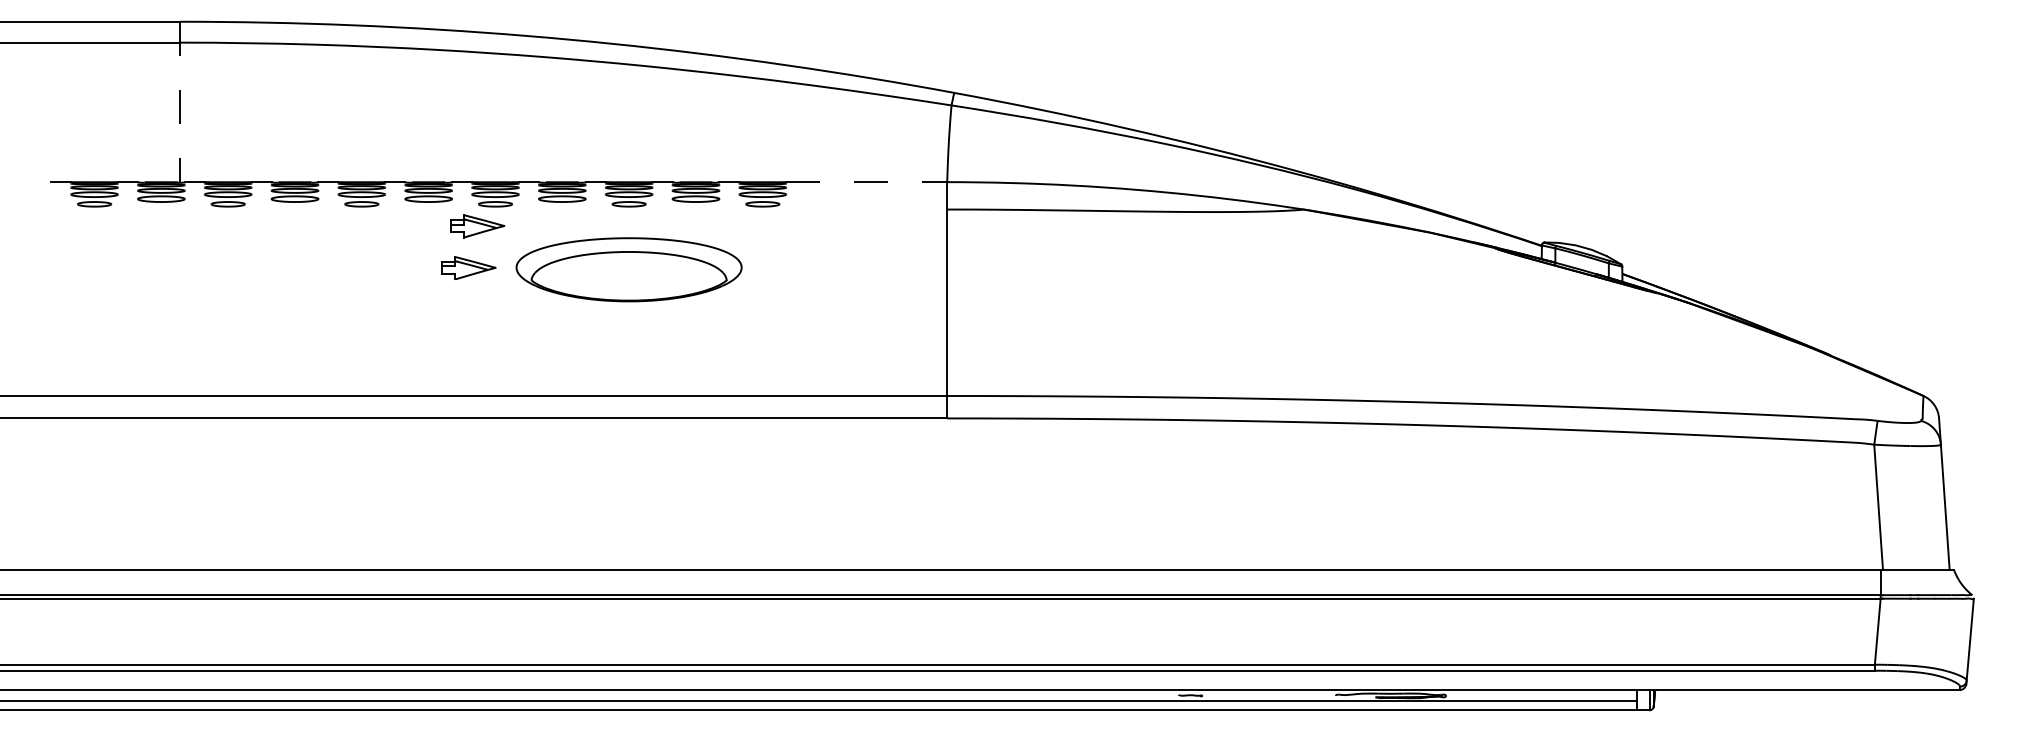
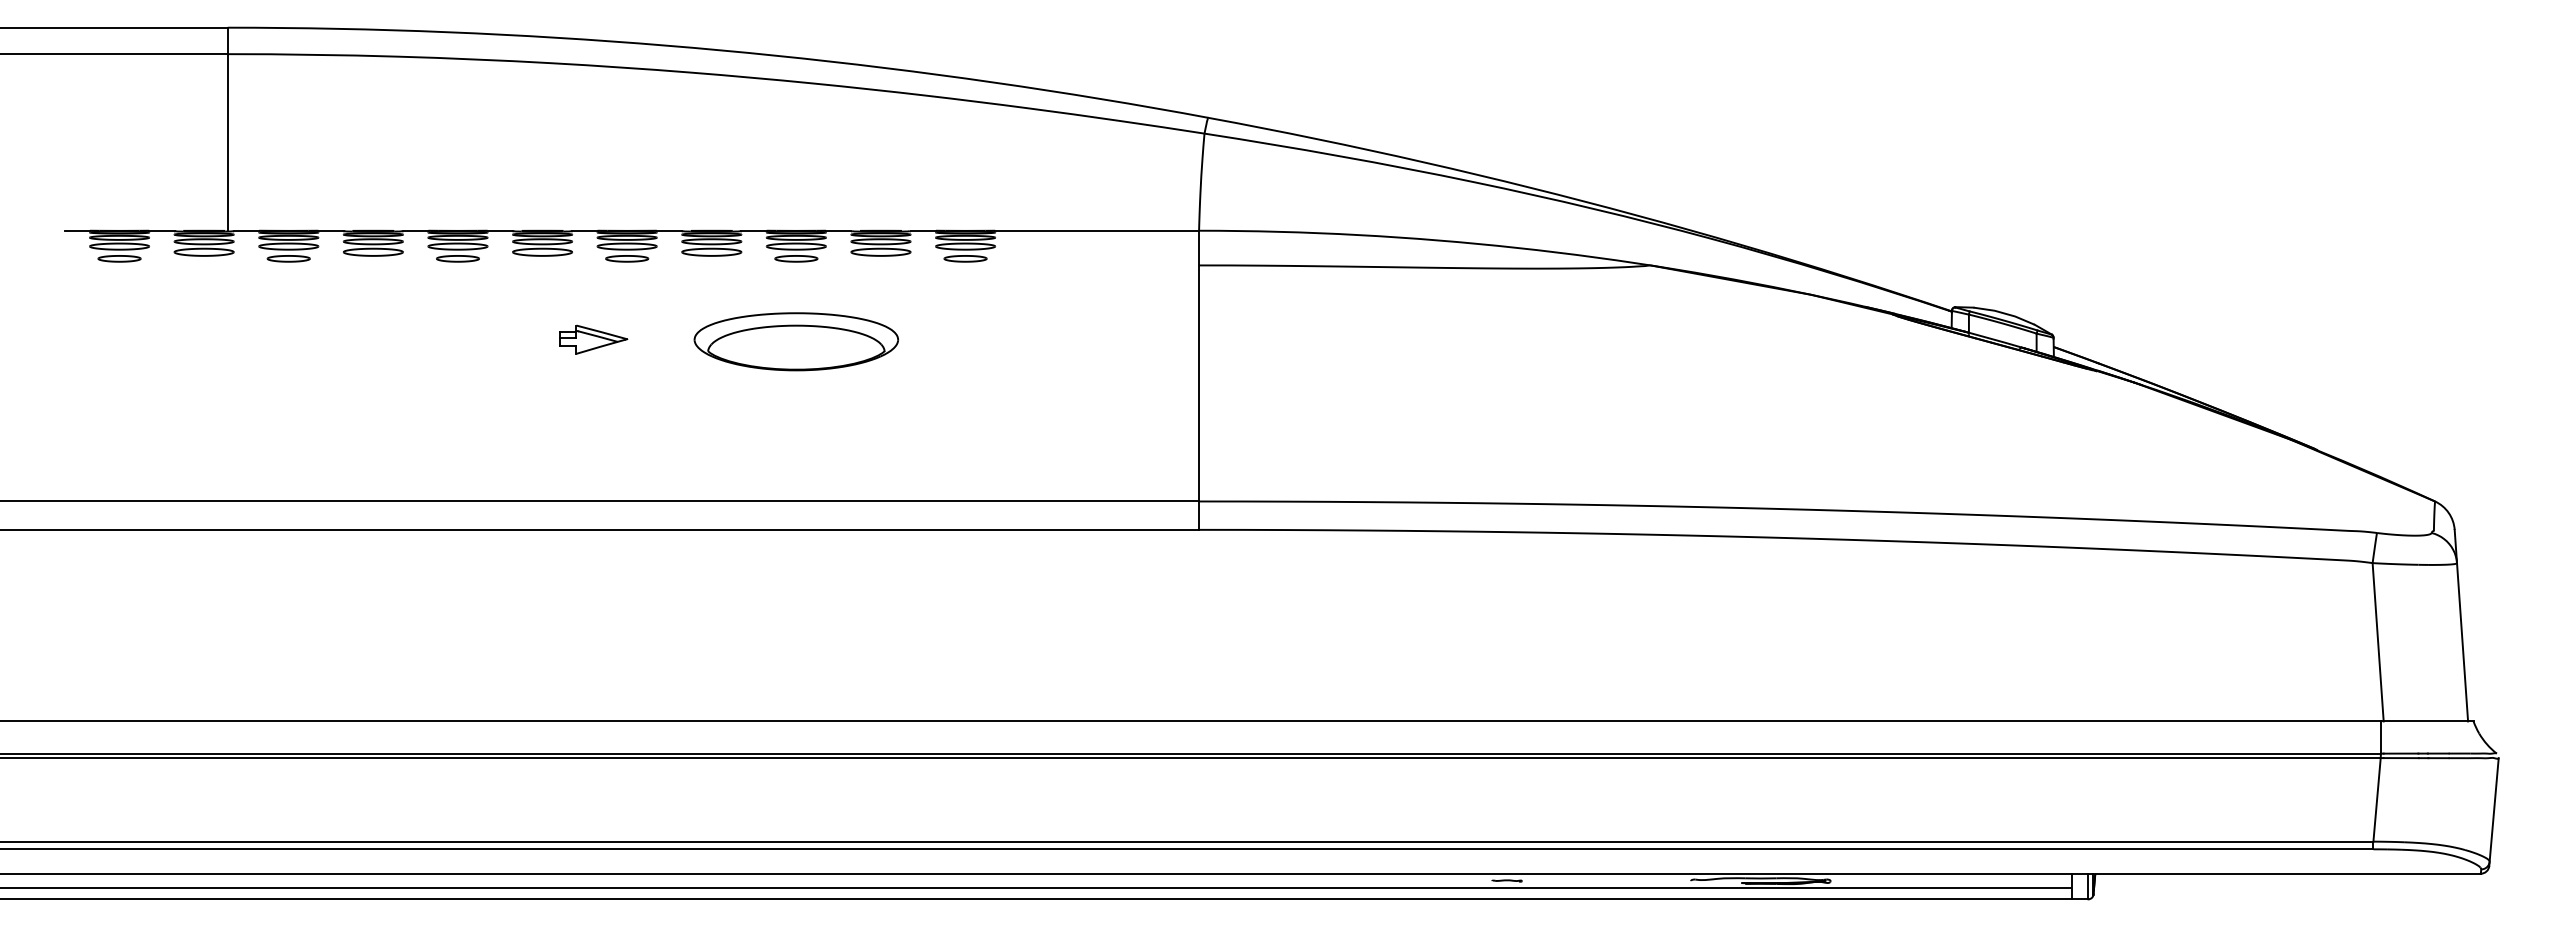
line: (179, 102) -> (227, 129), dashed -> solid
line: (867, 181) -> (1097, 230), dashed -> solid
part: (477, 226) -> (604, 286), removed
part: (629, 269) -> (796, 341), size x0.71

